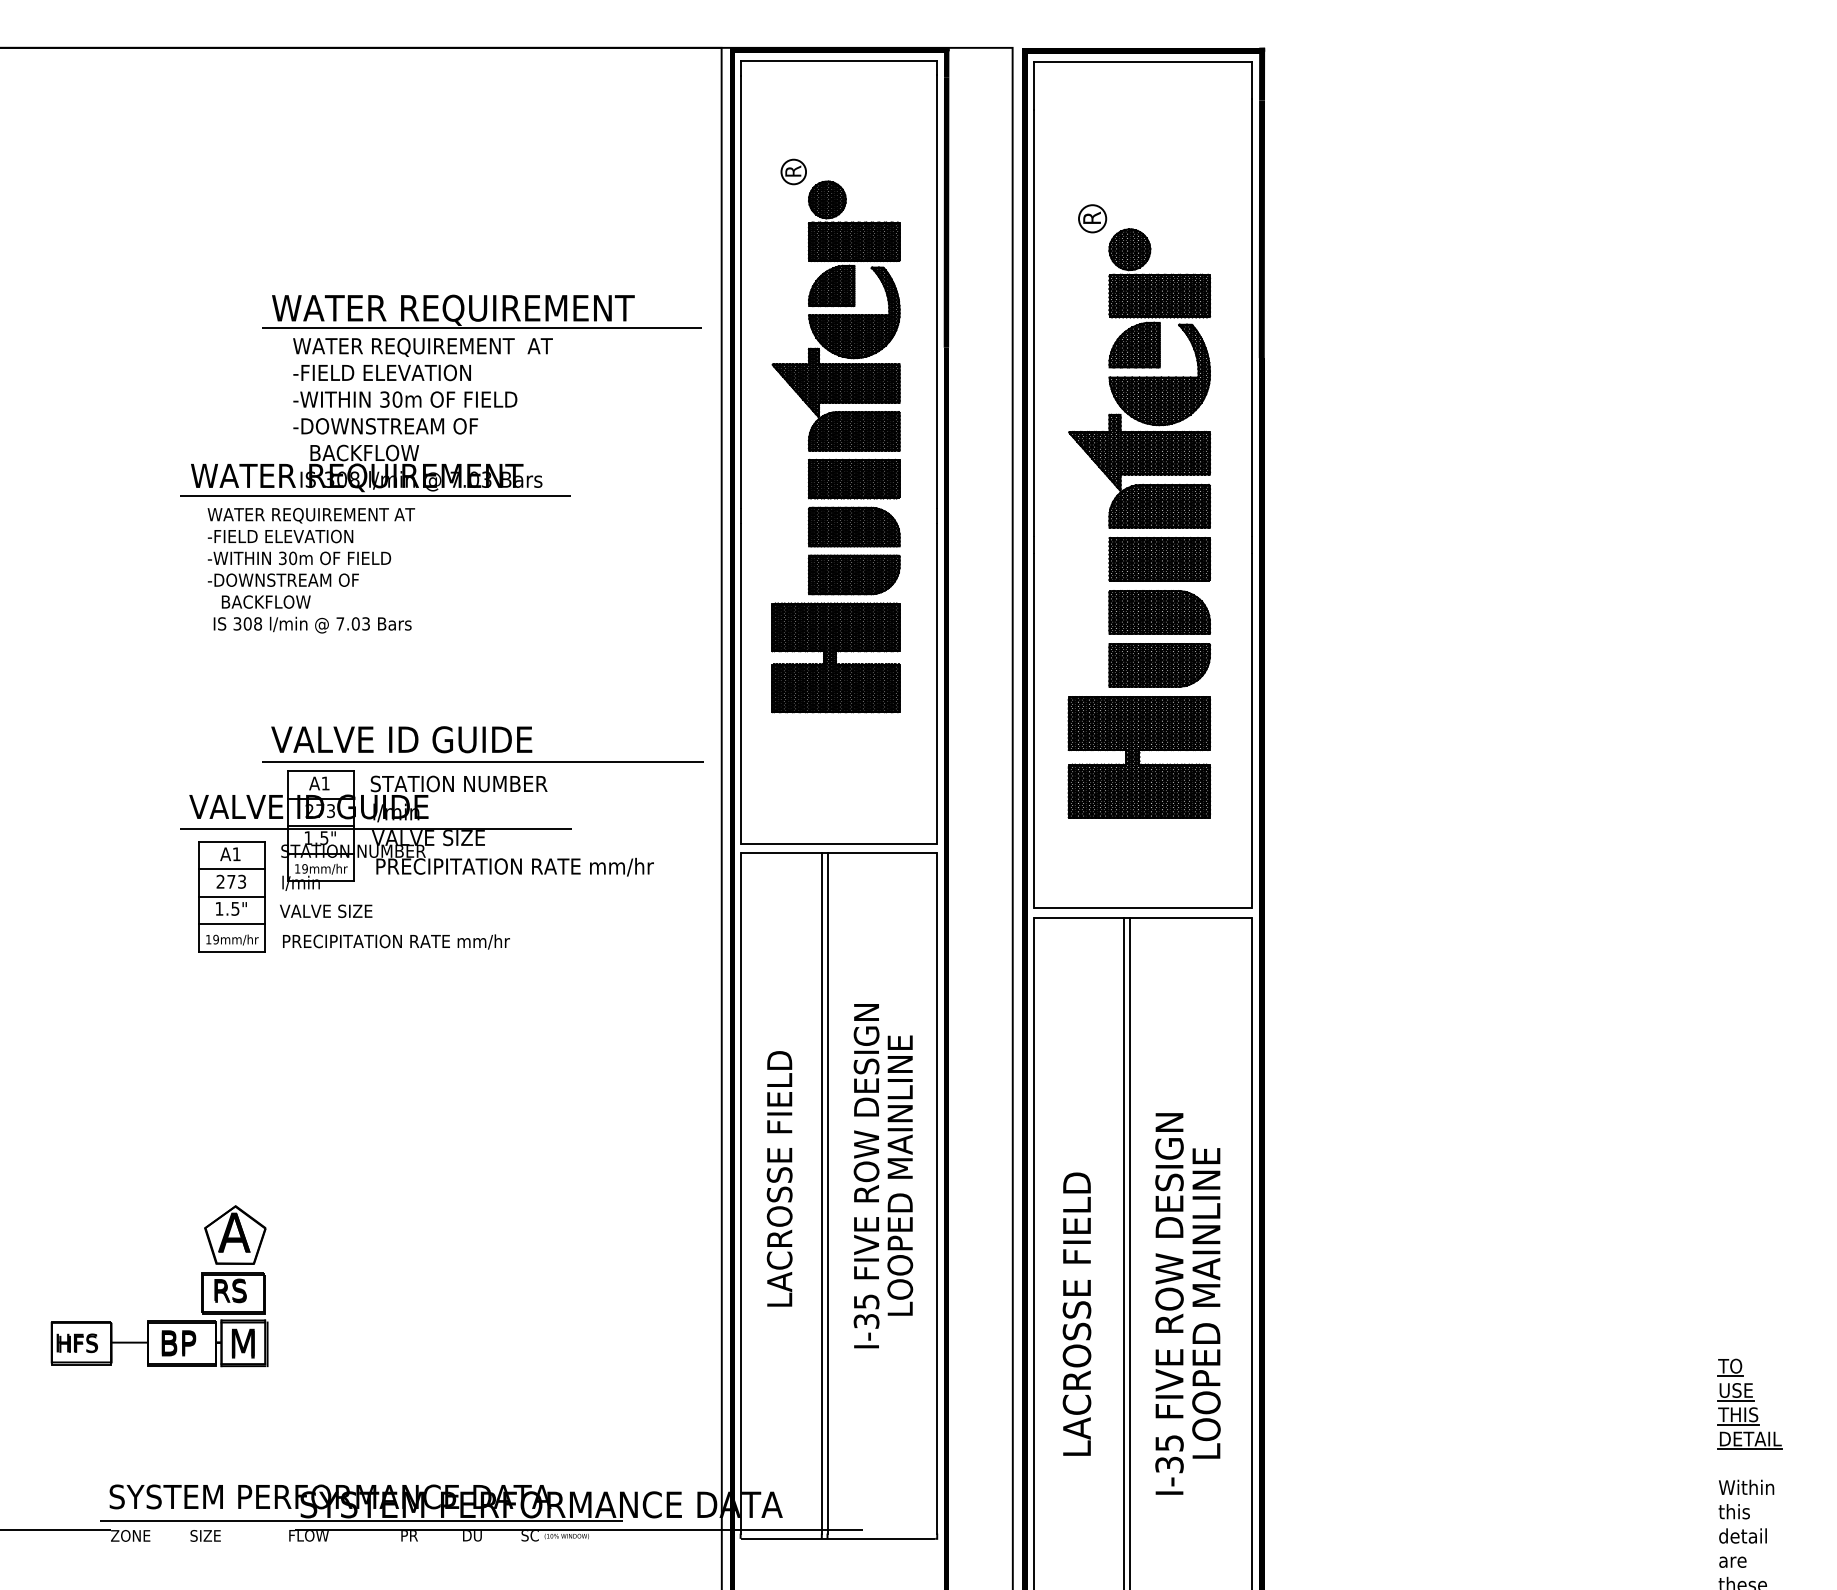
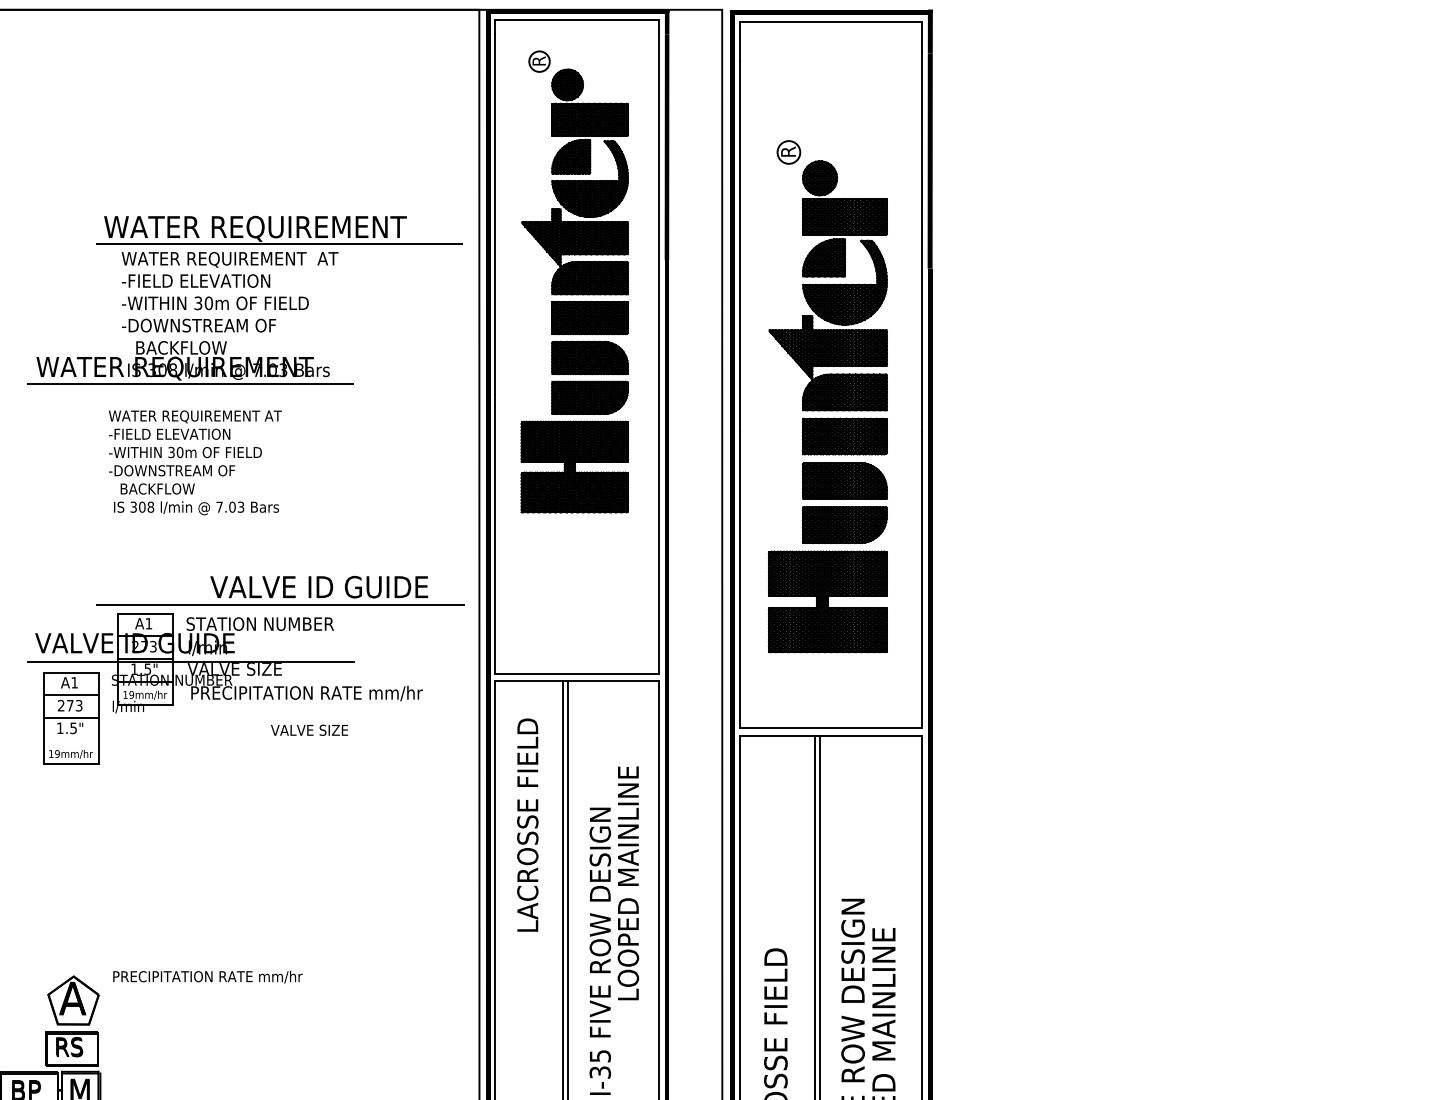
part: (835, 435) -> (574, 281), moved
text: (310, 570) -> (194, 462), moved
text: (401, 739) -> (319, 586), moved
text: (326, 910) -> (309, 729), moved
line: (232, 924) -> (71, 741), removed
text: (396, 941) -> (208, 976), moved
text: (900, 1175) -> (628, 883), moved
text: (779, 1178) -> (527, 824), moved

